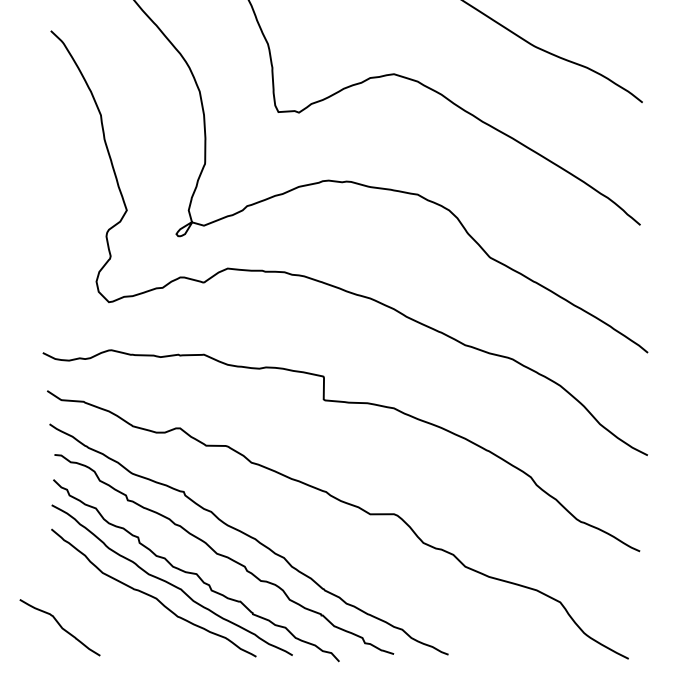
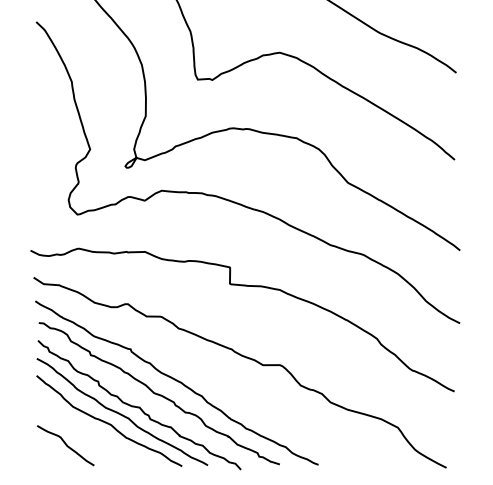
curve: (59, 627) -> (65, 445), moved

